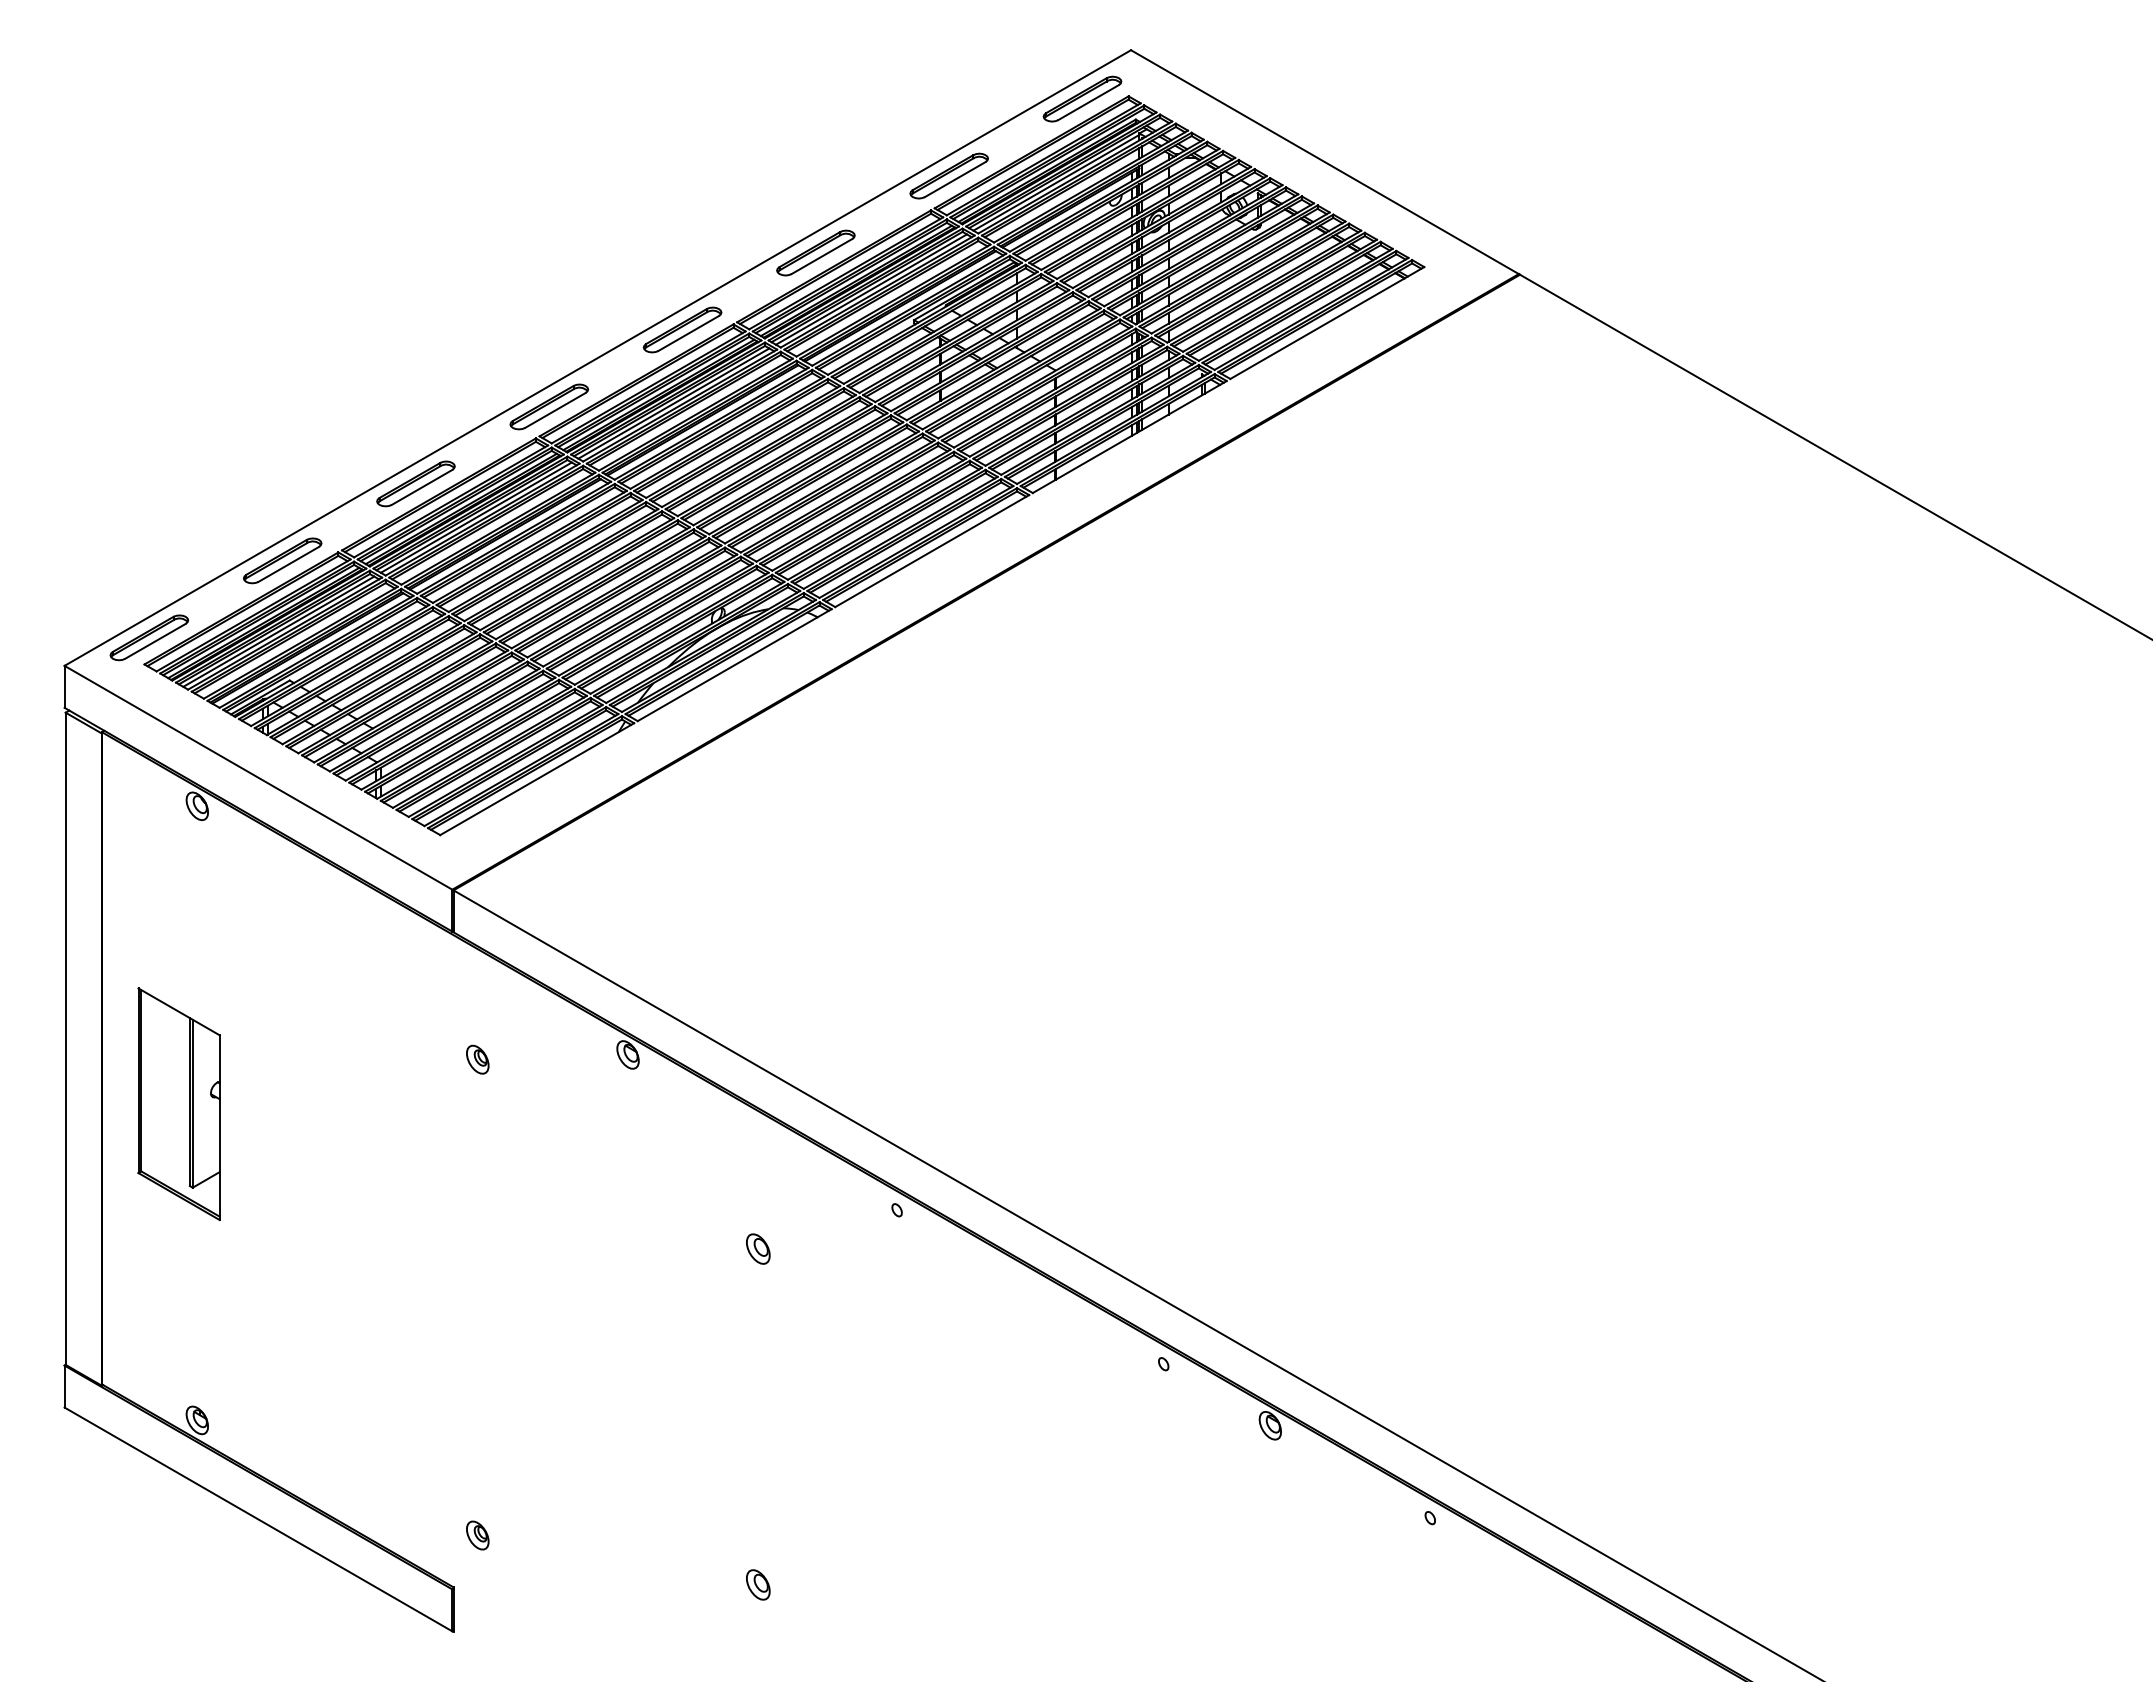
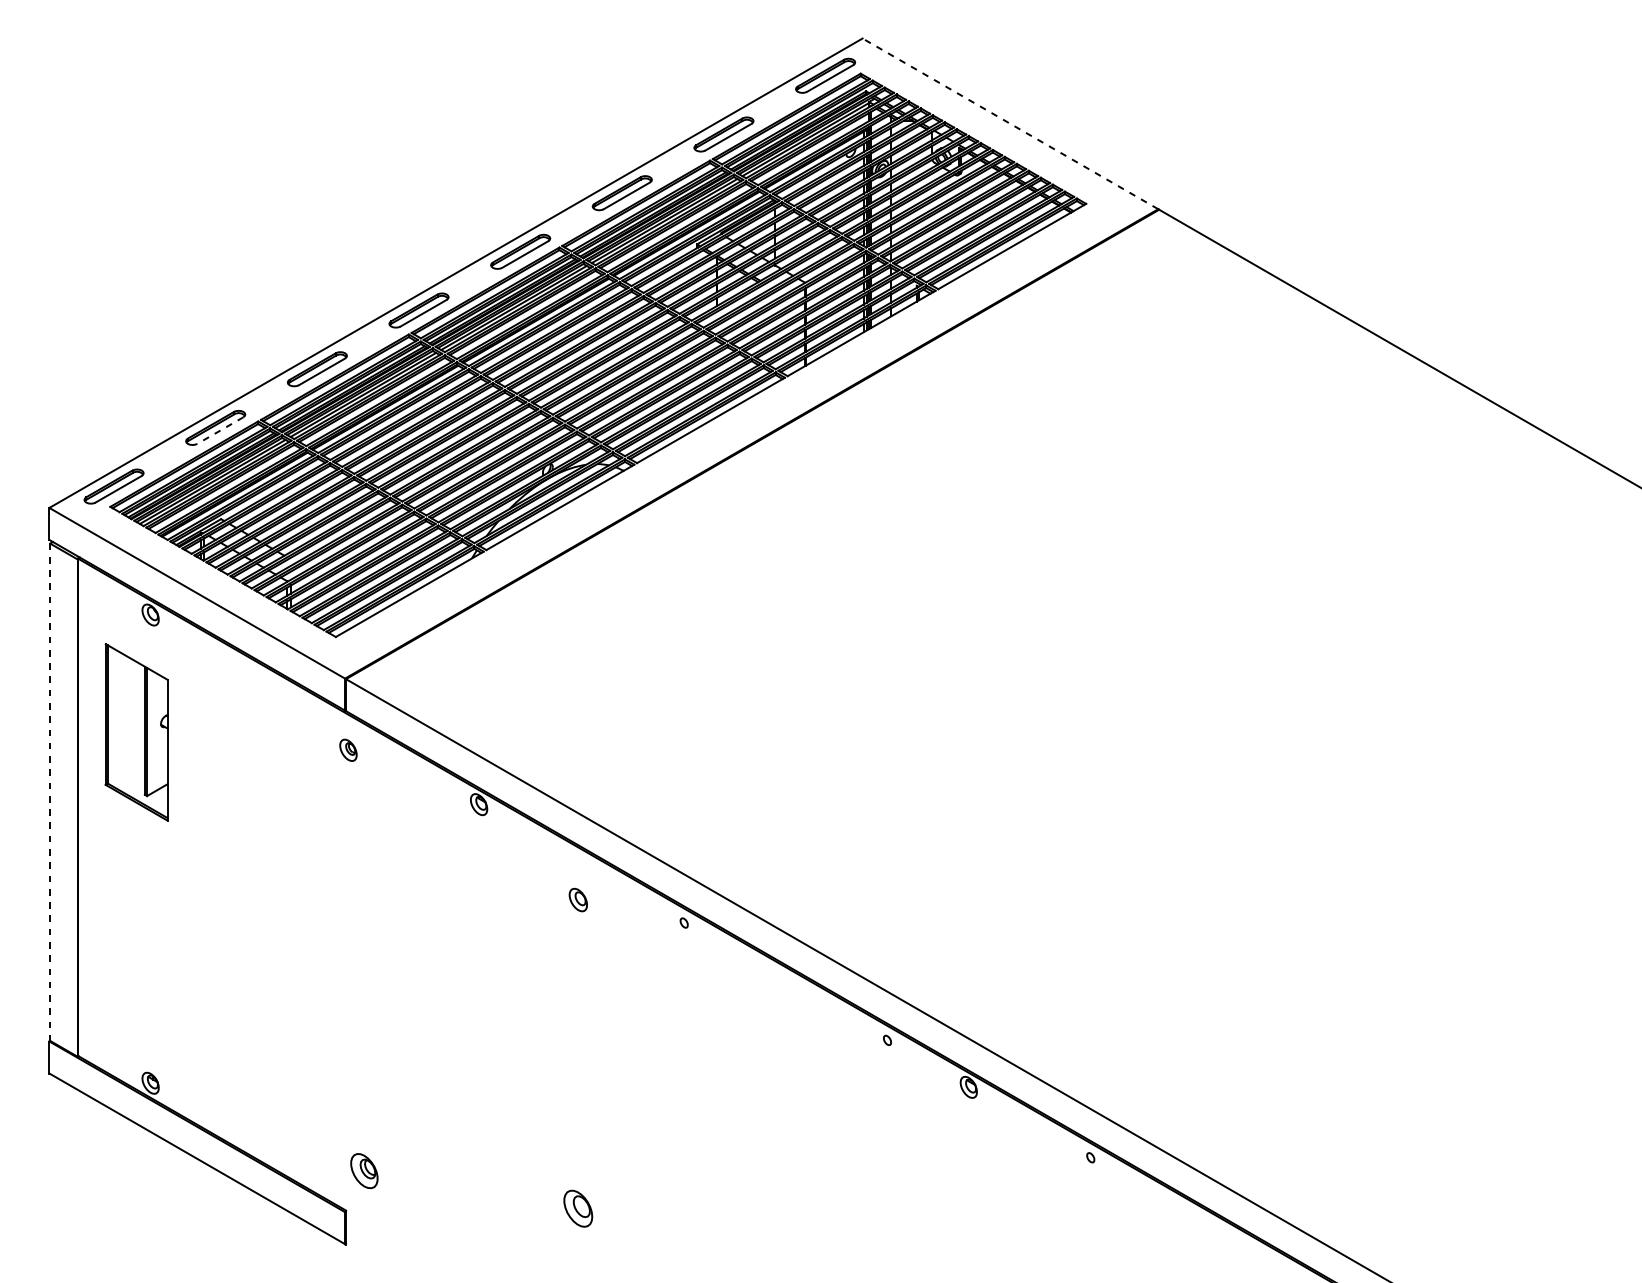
line: (1324, 162) -> (1010, 124), solid -> dashed
line: (288, 564) -> (220, 430), solid -> dashed
line: (65, 1039) -> (50, 792), solid -> dashed
part: (477, 1059) -> (348, 750), moved
part: (178, 1103) -> (136, 731), moved
part: (758, 1248) -> (578, 899), moved
part: (477, 1535) -> (364, 1171), size x1.6
part: (758, 1584) -> (578, 1208), size x1.6

